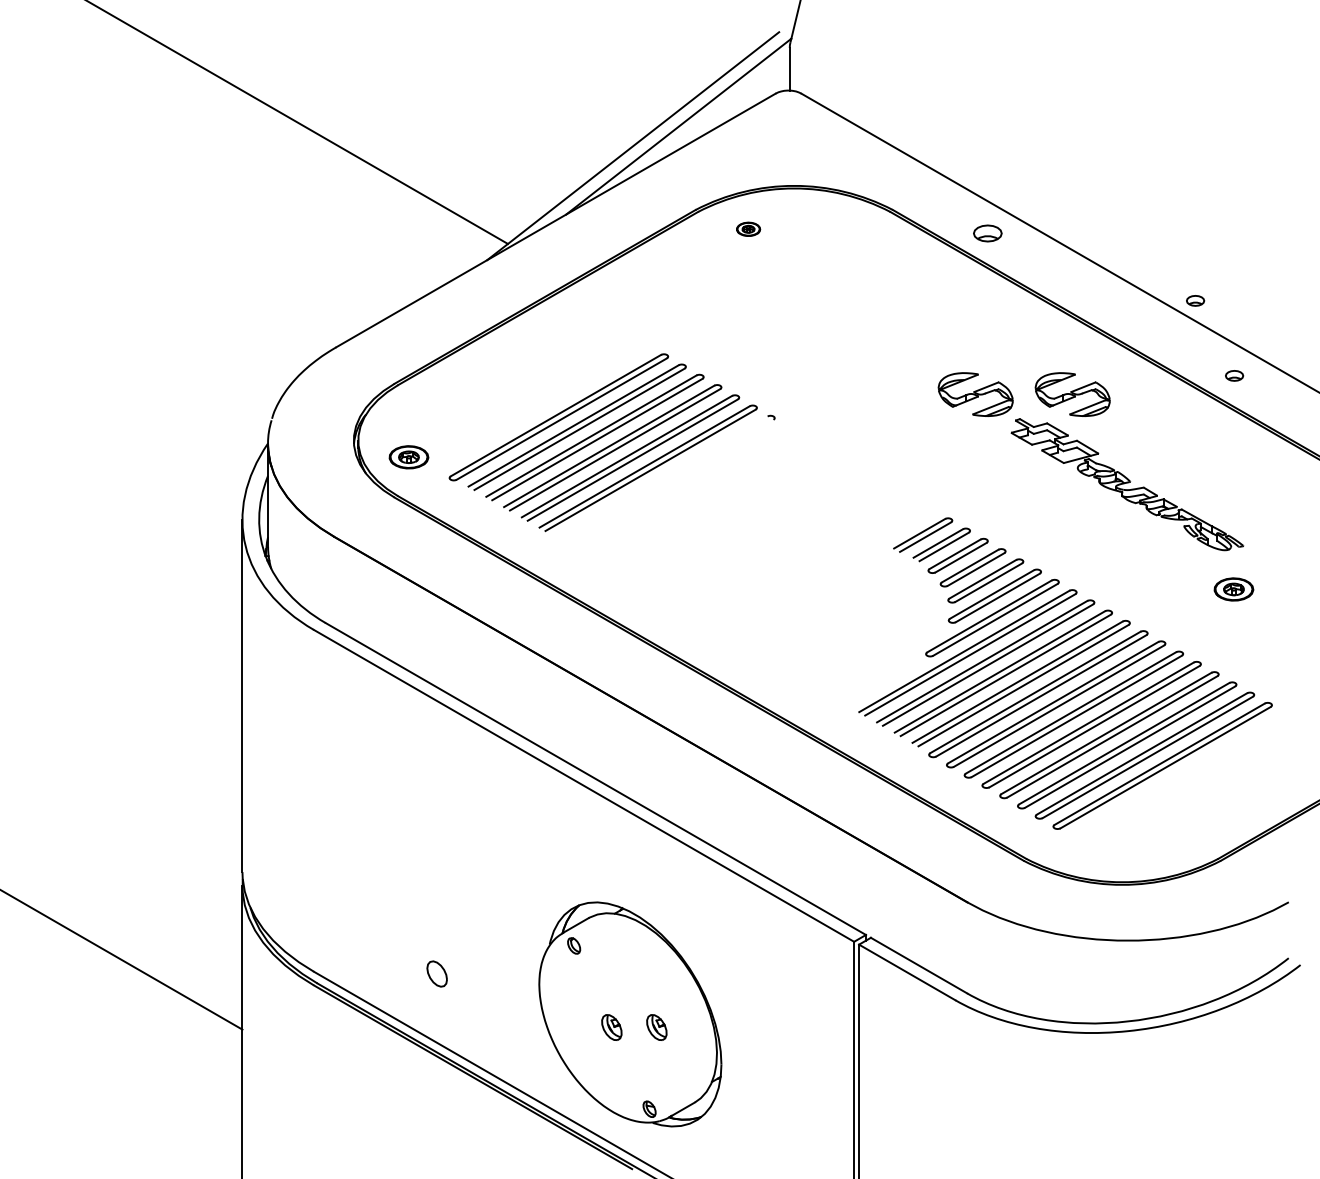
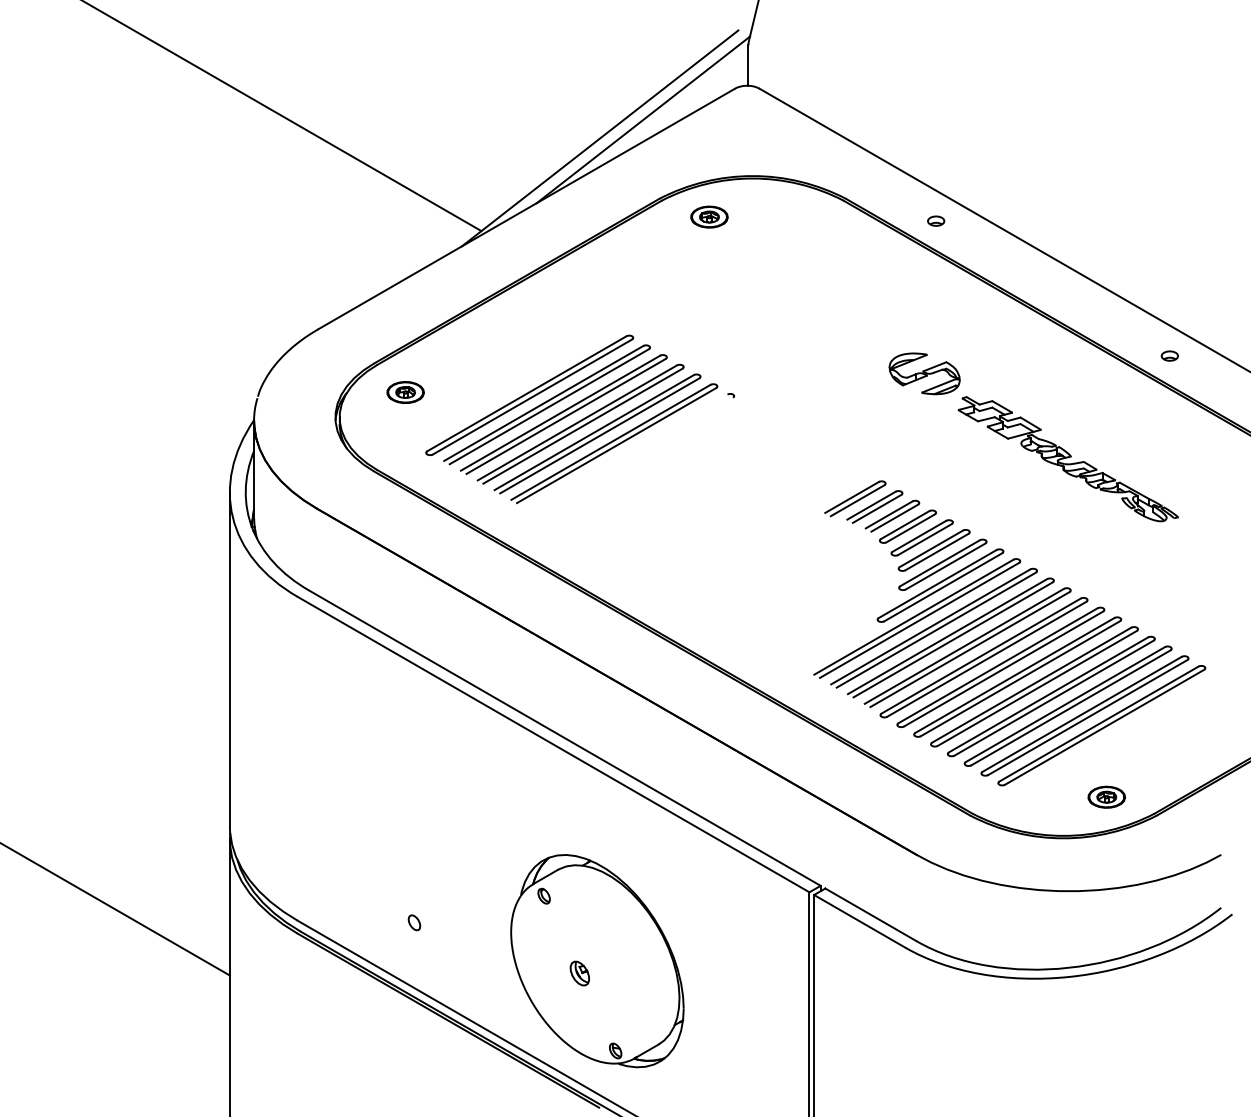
part: (748, 229) -> (709, 217), size x1.67
part: (987, 233) -> (935, 221), size x0.62
part: (1195, 300) -> (1132, 284), removed
part: (1072, 394) -> (1016, 373), removed
part: (408, 457) -> (405, 392), moved
part: (902, 526) -> (855, 498), added
part: (1233, 589) -> (1106, 797), moved
part: (437, 973) -> (414, 922), size x0.62
part: (656, 1027) -> (622, 973), removed

